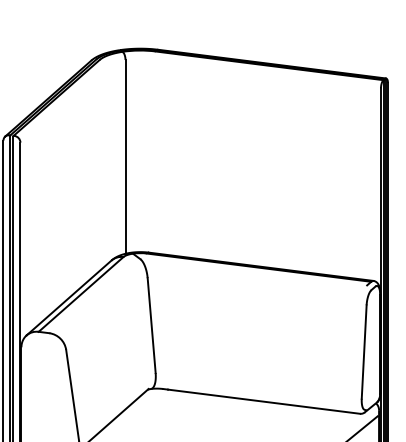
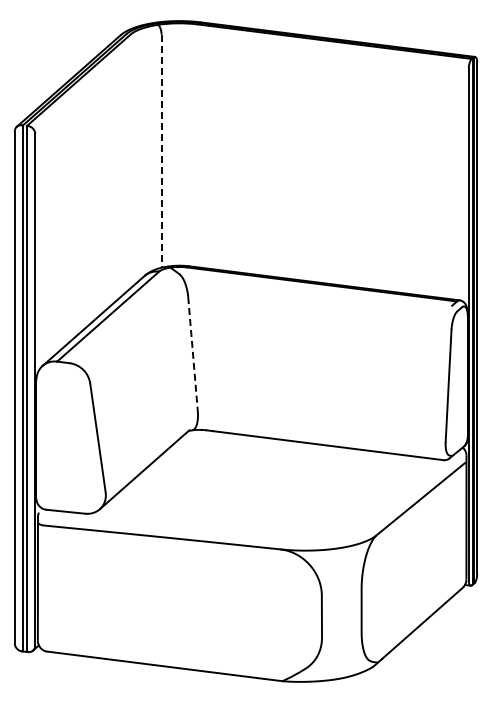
line: (125, 157) -> (161, 151), solid -> dashed
line: (152, 325) -> (193, 354), solid -> dashed

